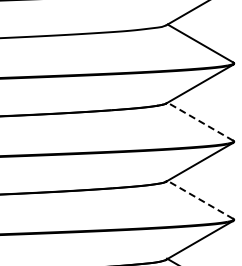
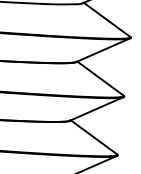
line: (200, 121) -> (100, 78), dashed -> solid
line: (200, 199) -> (94, 137), dashed -> solid

